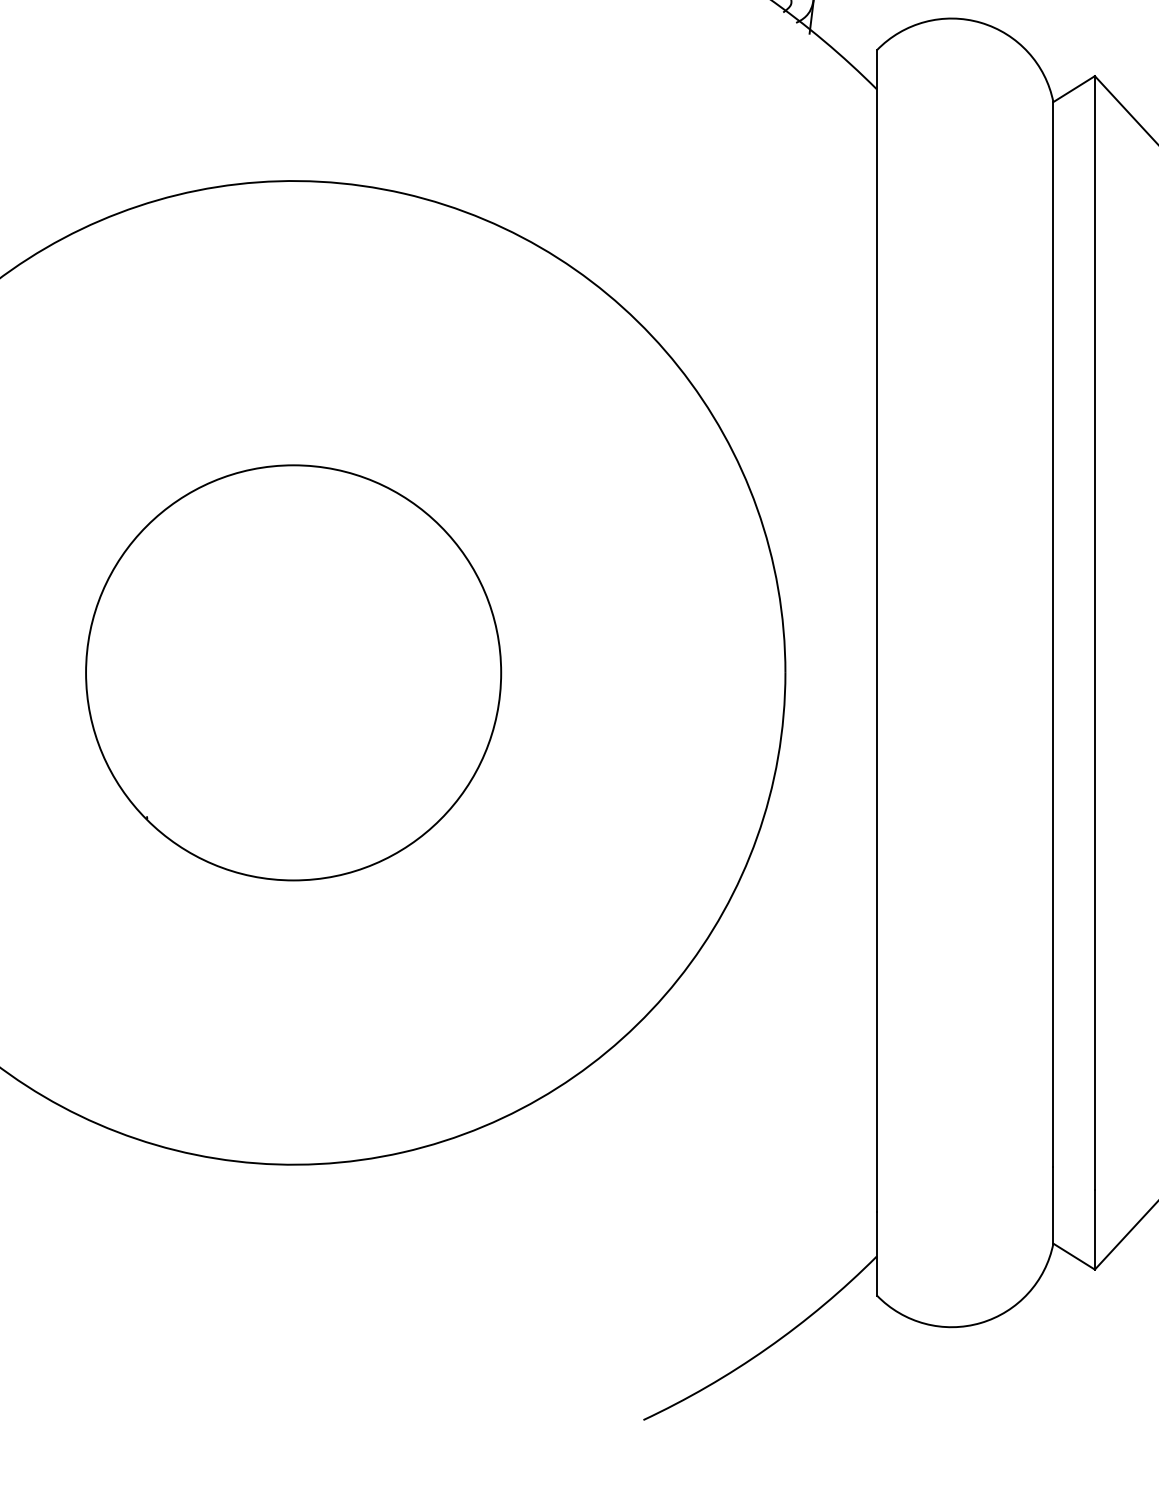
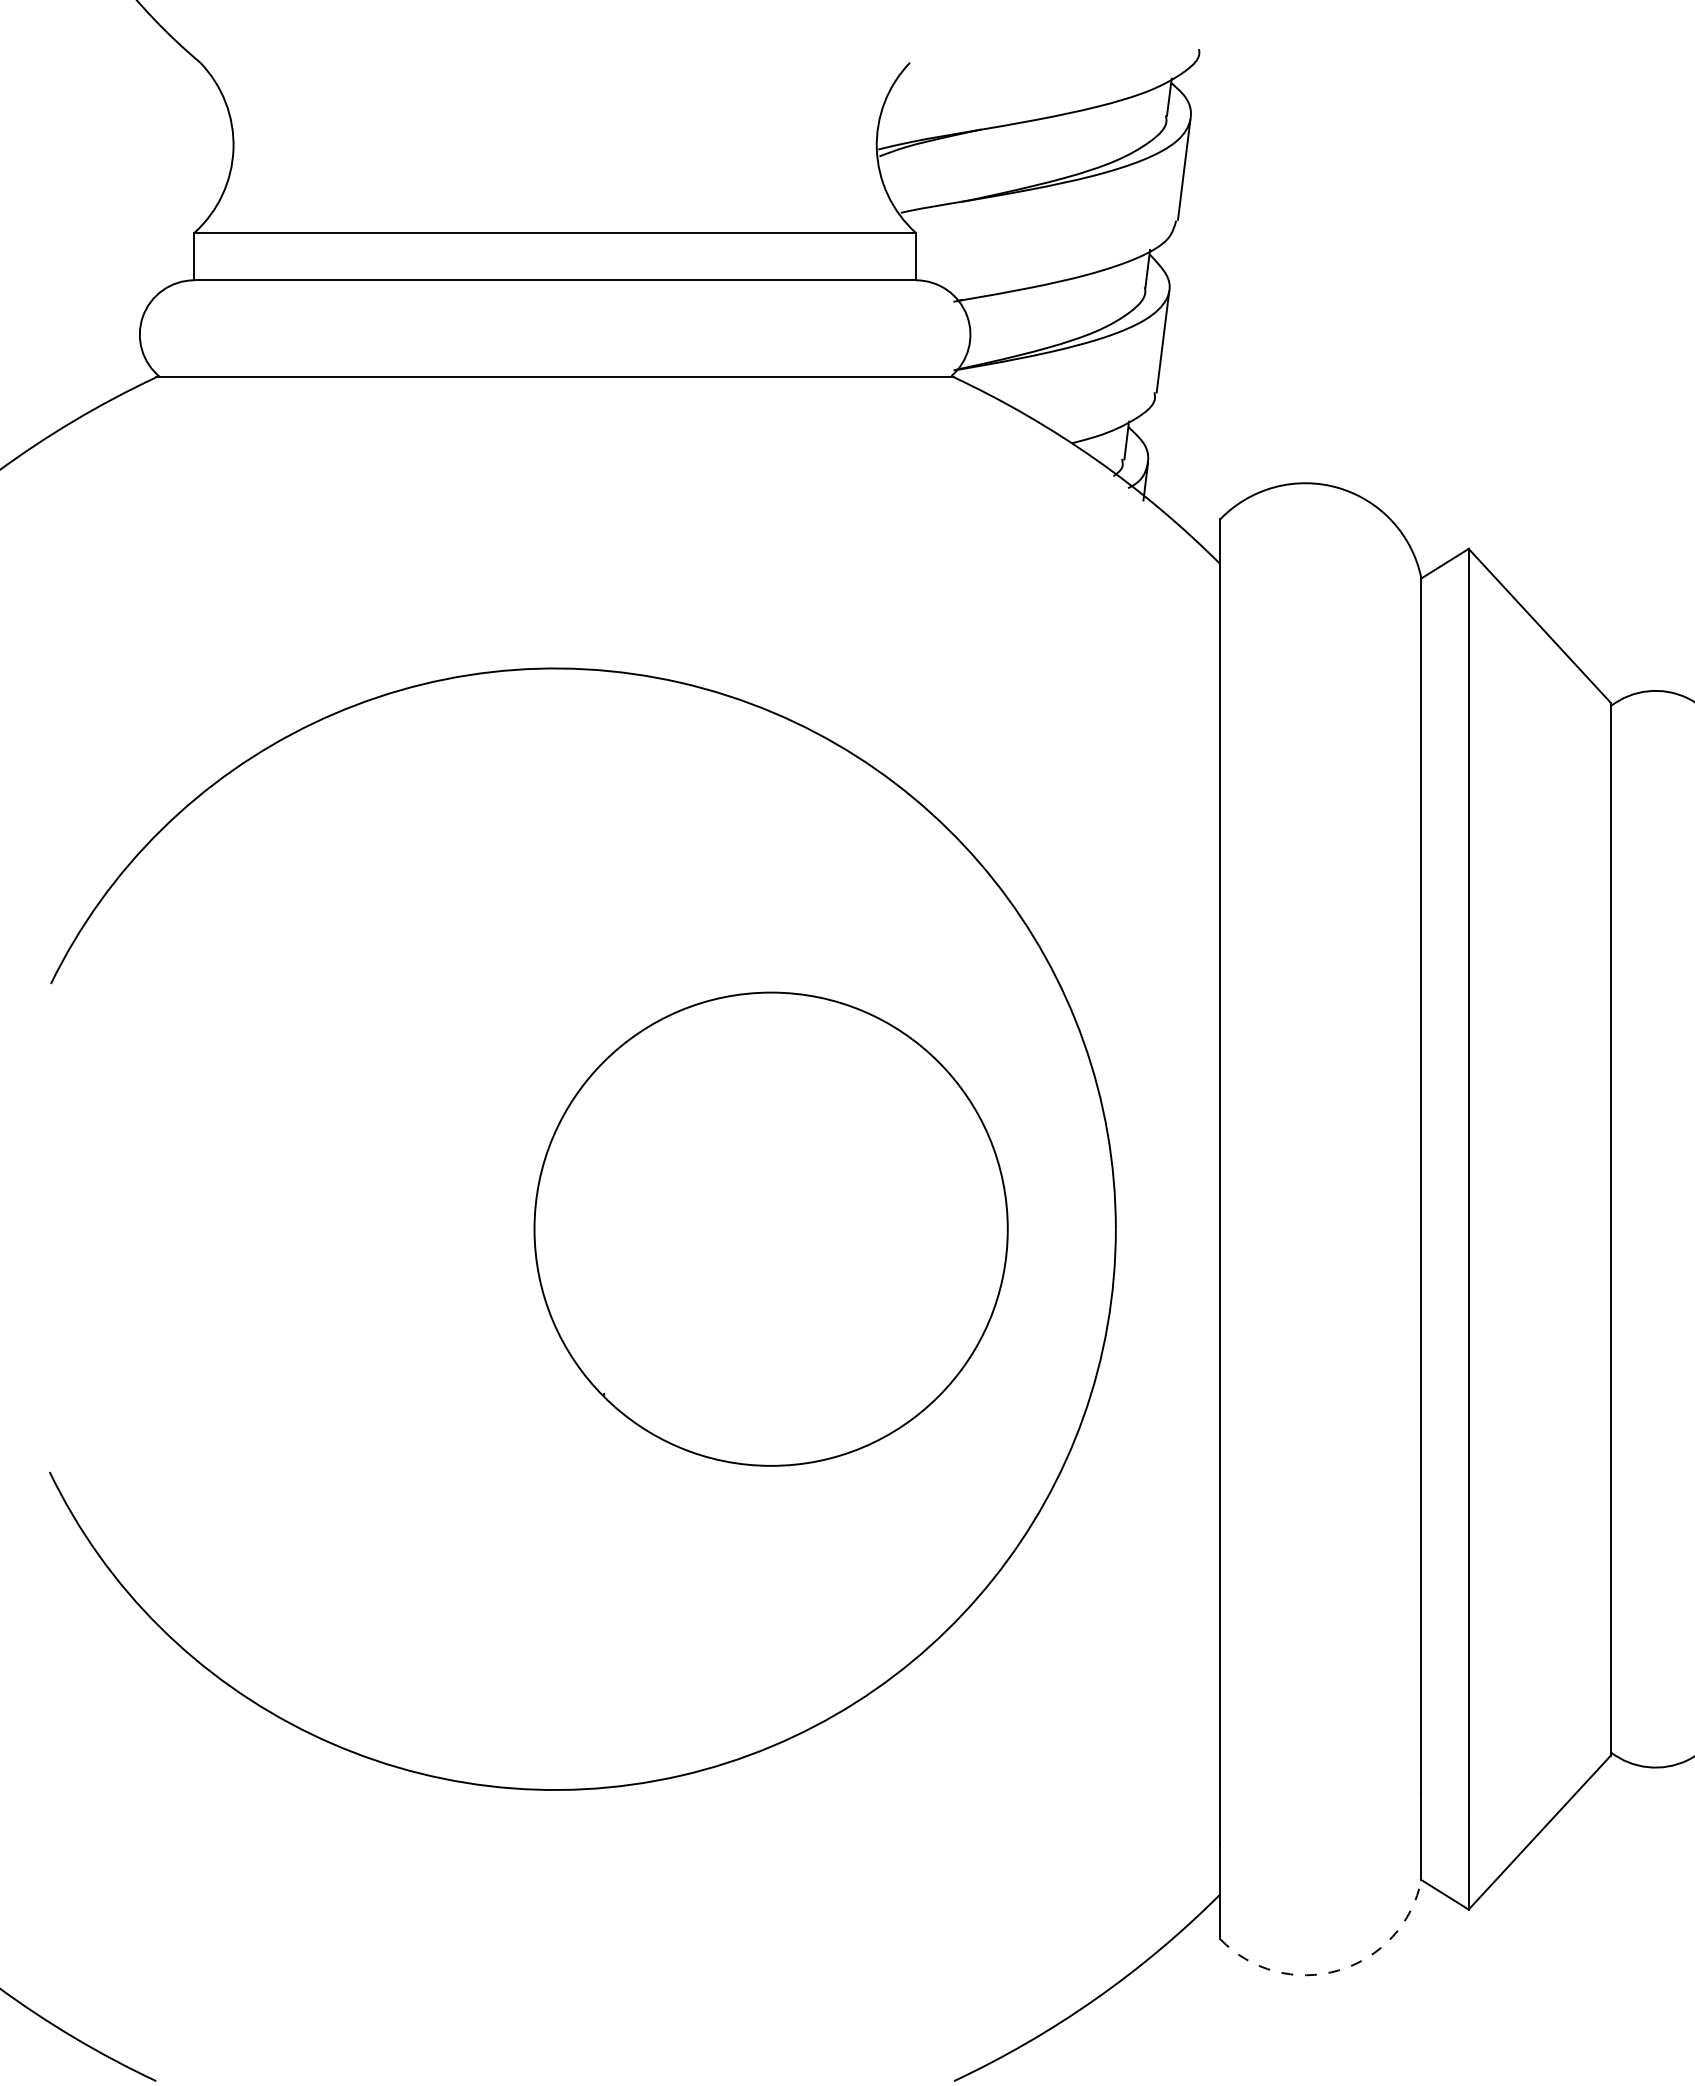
part: (293, 672) -> (770, 1228), moved
arc: (980, 1323) -> (1338, 1970), solid -> dashed

